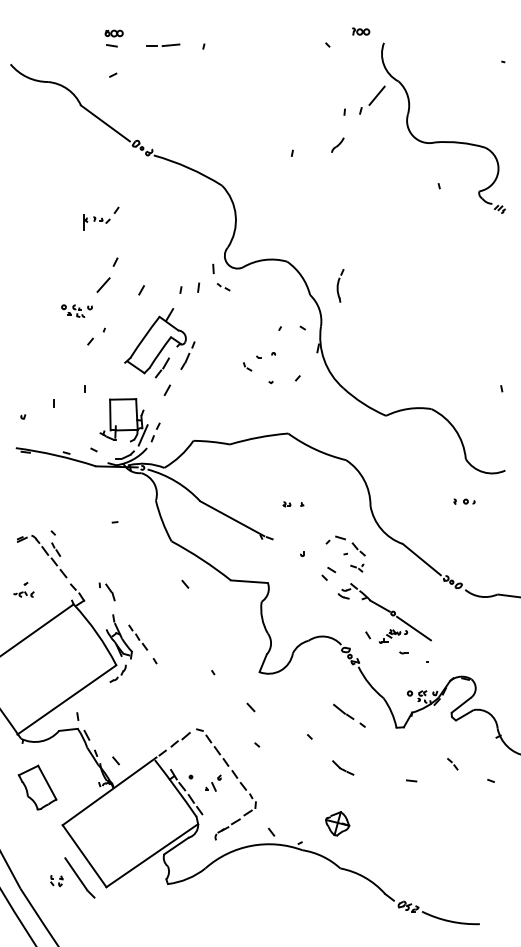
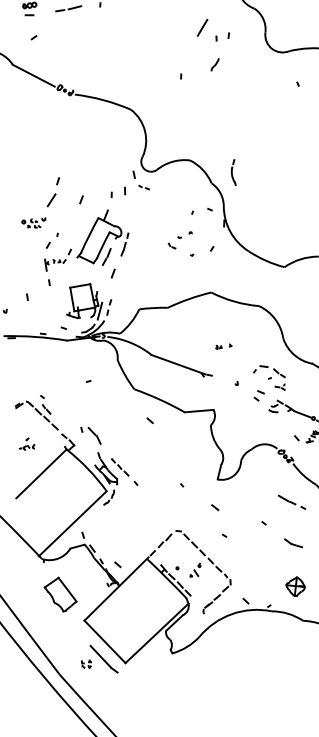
line: (376, 95) -> (202, 27), moved
part: (101, 218) -> (59, 260), moved
part: (106, 591) -> (90, 435), size x1.43

